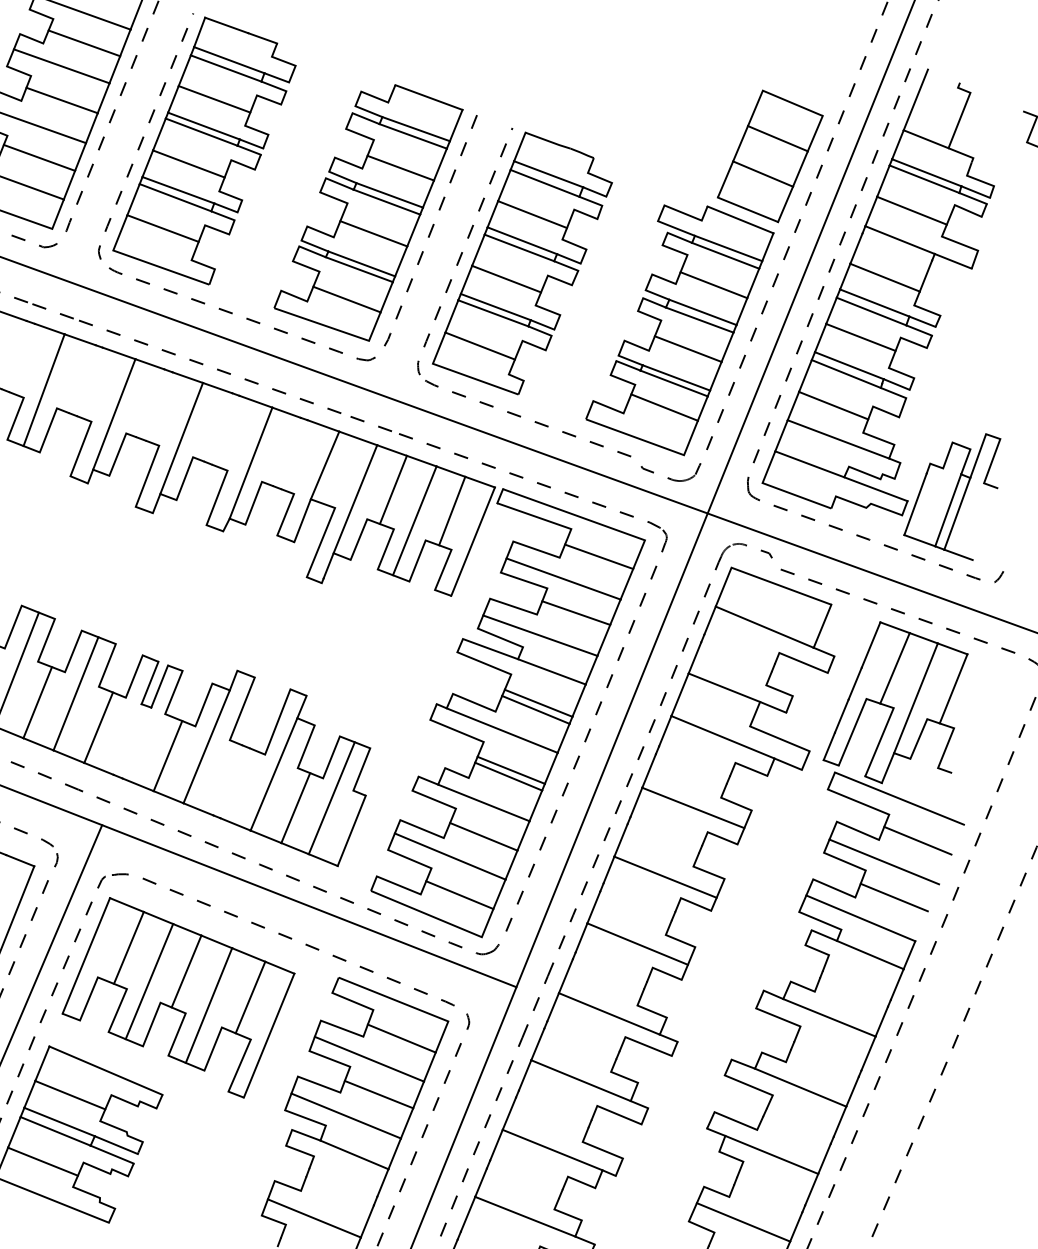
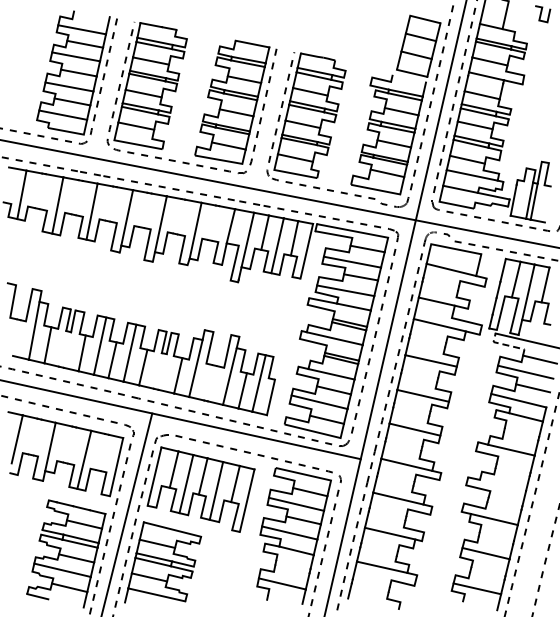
line: (738, 219) -> (408, 78), removed
line: (857, 801) -> (508, 345), solid -> dashed
line: (799, 1087) -> (502, 485), removed

